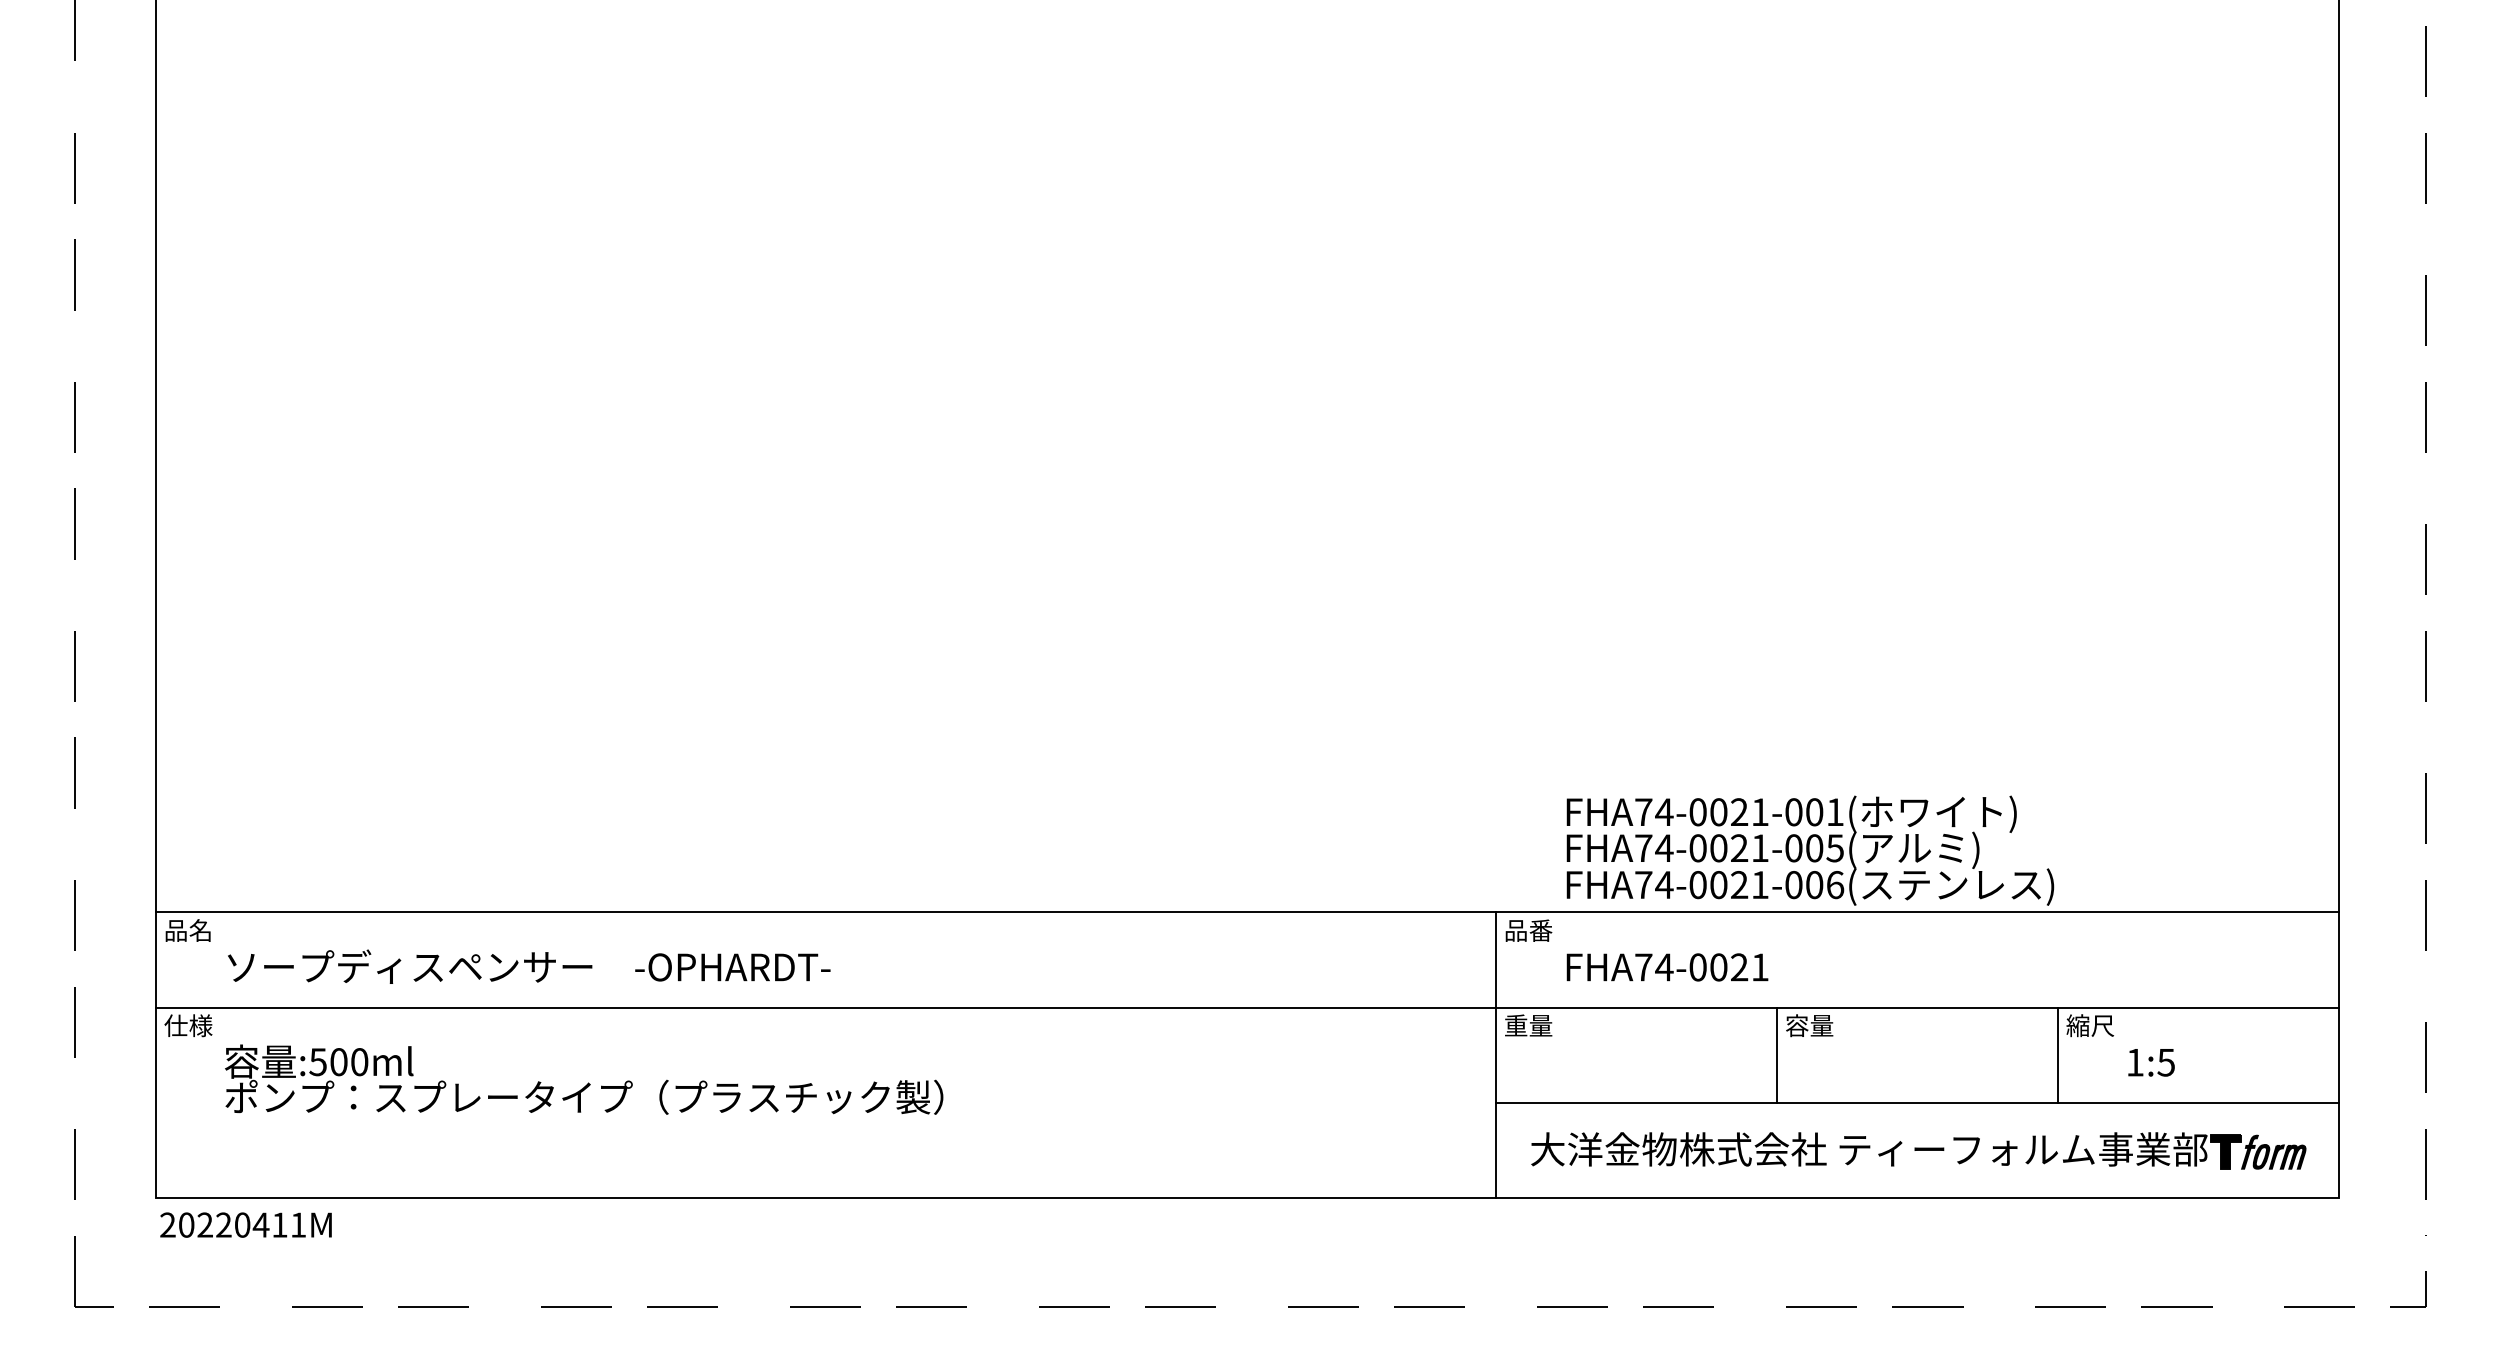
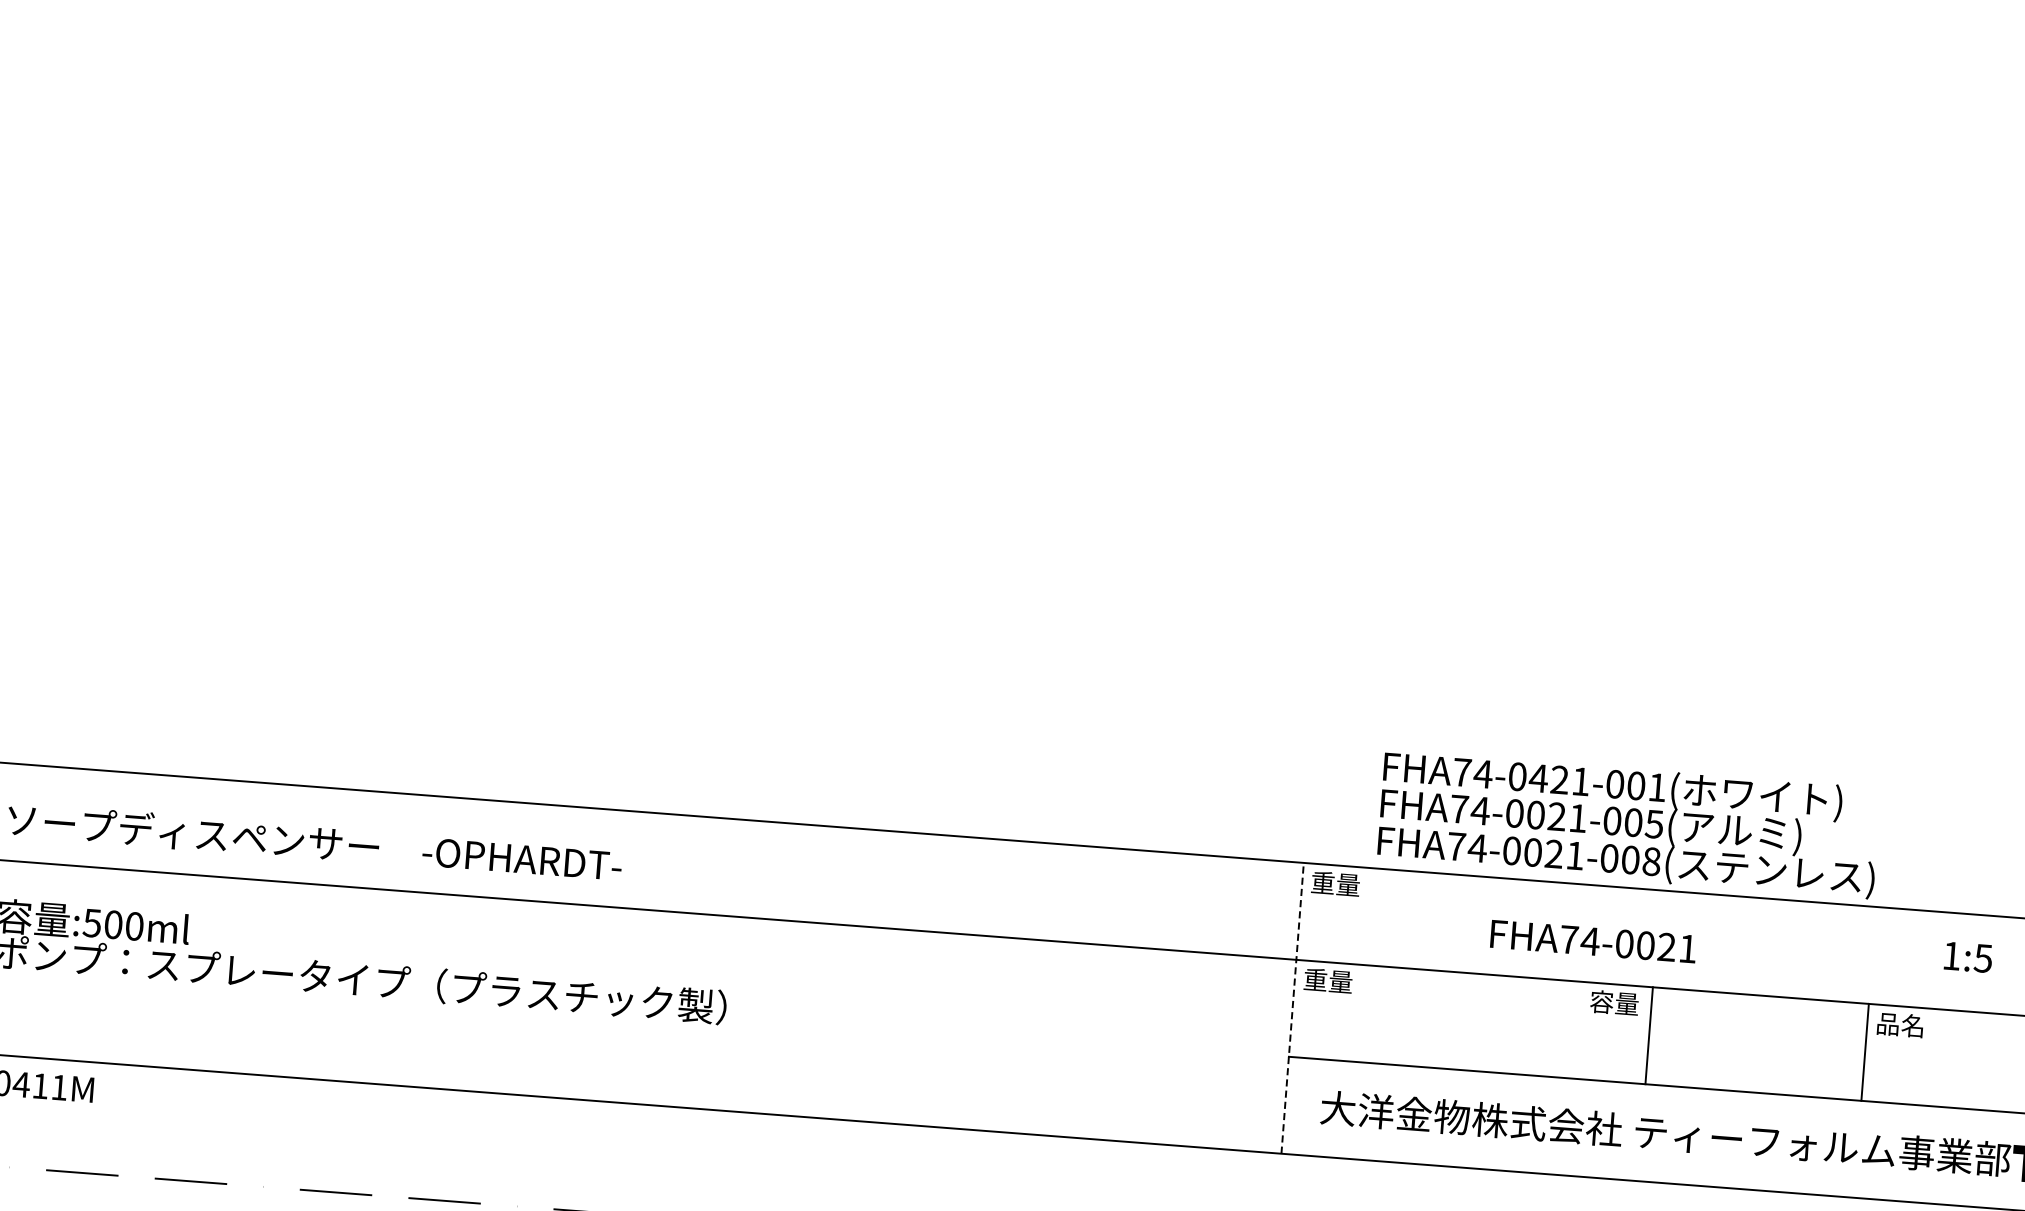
text: (1718, 812) -> (1538, 778), FHA74-0021-001( -> FHA74-0421-001(
text: (1835, 885) -> (1651, 862), FHA74-0021-006( -> FHA74-0021-008(
text: (1528, 930) -> (1335, 883), 品番 -> 重量
text: (1667, 967) -> (1593, 941), moved
text: (2090, 1025) -> (1900, 1024), 縮尺 -> 品名
line: (1776, 1054) -> (1648, 1035), moved
line: (1495, 1055) -> (1292, 1008), solid -> dashed
text: (2151, 1062) -> (1968, 957), moved

